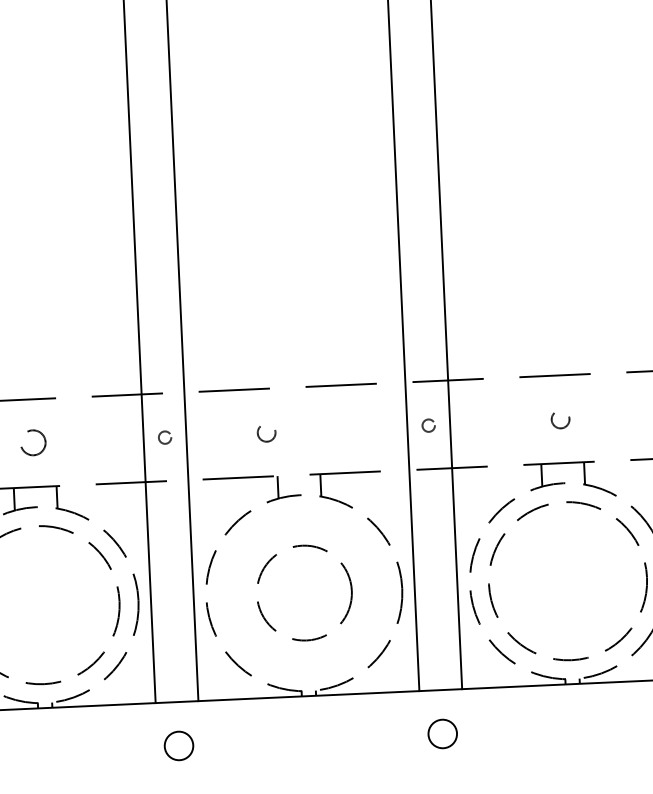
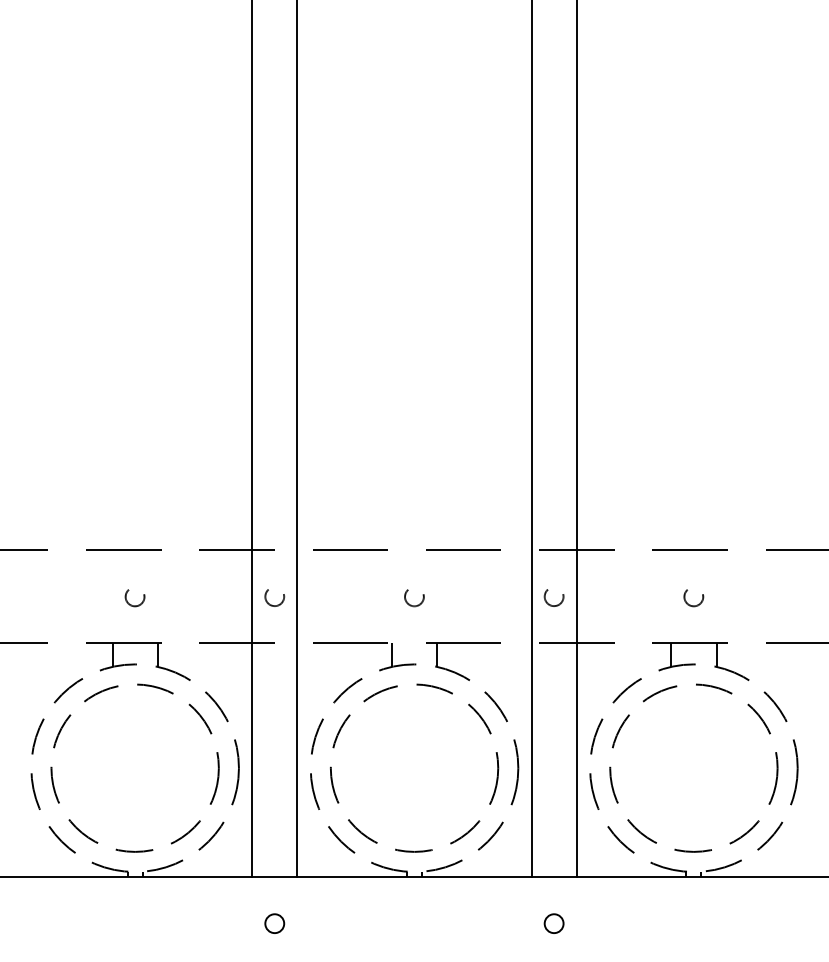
circle: (428, 426) -> (553, 597), size x1.43
circle: (266, 434) -> (414, 598), moved
circle: (164, 438) -> (274, 597), size x1.43
circle: (32, 444) -> (134, 598), size x0.71
circle: (304, 592) -> (414, 767), size x1.67
circle: (442, 733) -> (553, 923), size x0.62
circle: (178, 745) -> (274, 923), size x0.62

